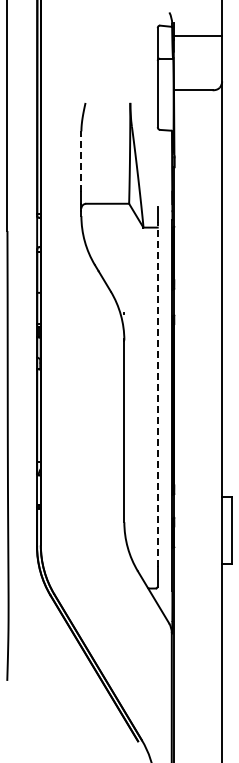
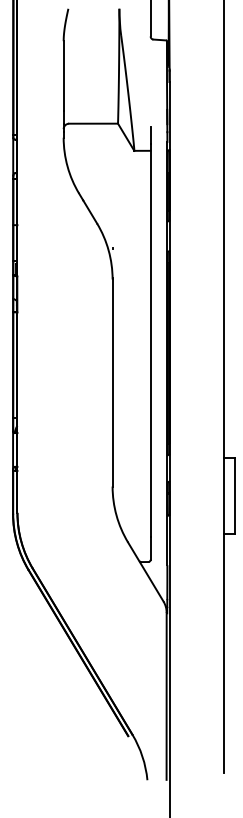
line: (81, 161) -> (63, 75), dashed -> solid
line: (157, 394) -> (150, 340), dashed -> solid

